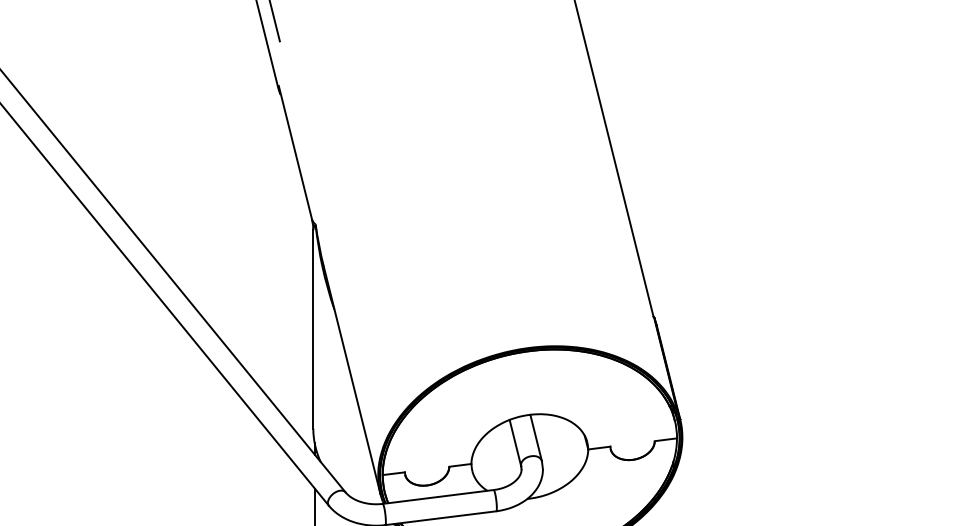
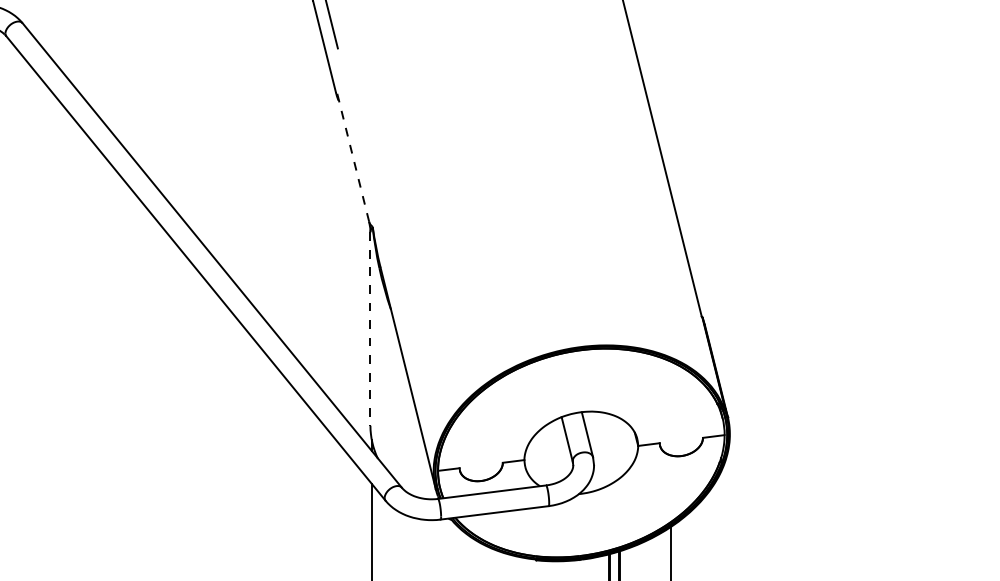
line: (294, 152) -> (352, 156), solid -> dashed
line: (313, 329) -> (370, 329), solid -> dashed

